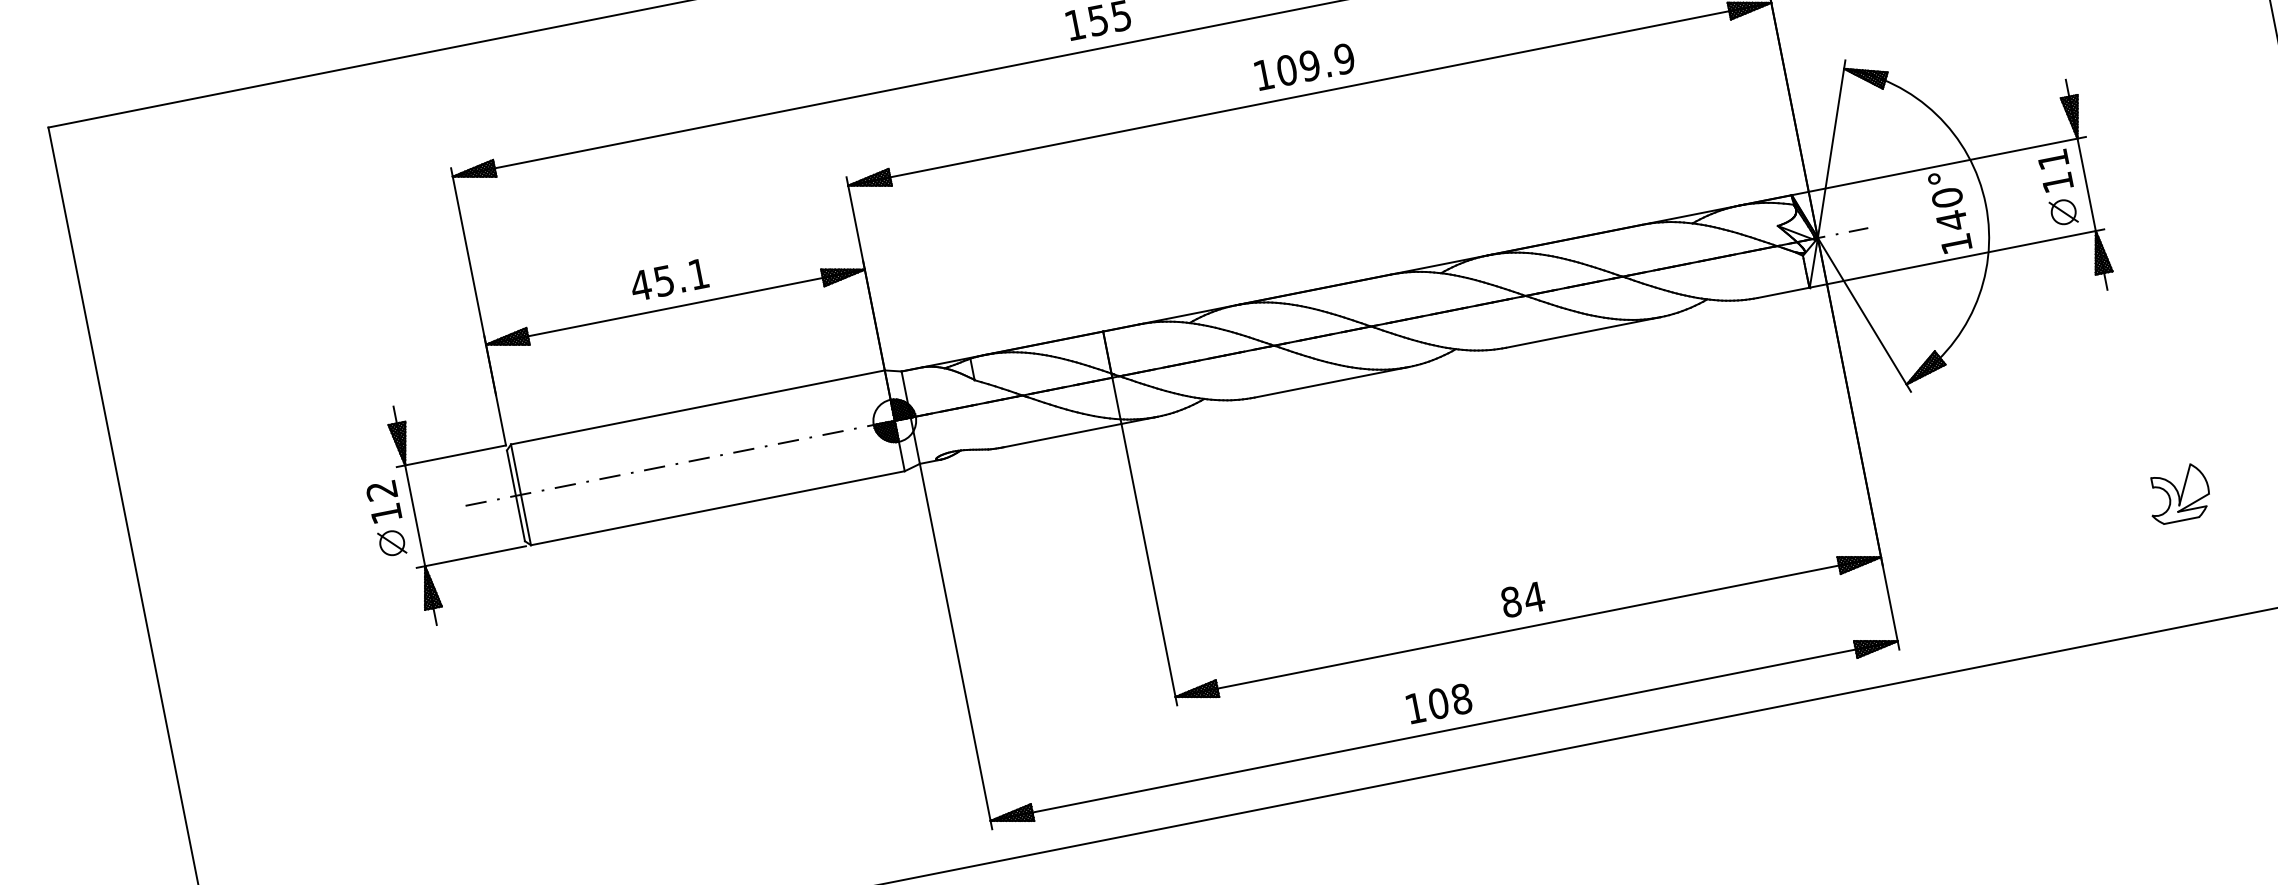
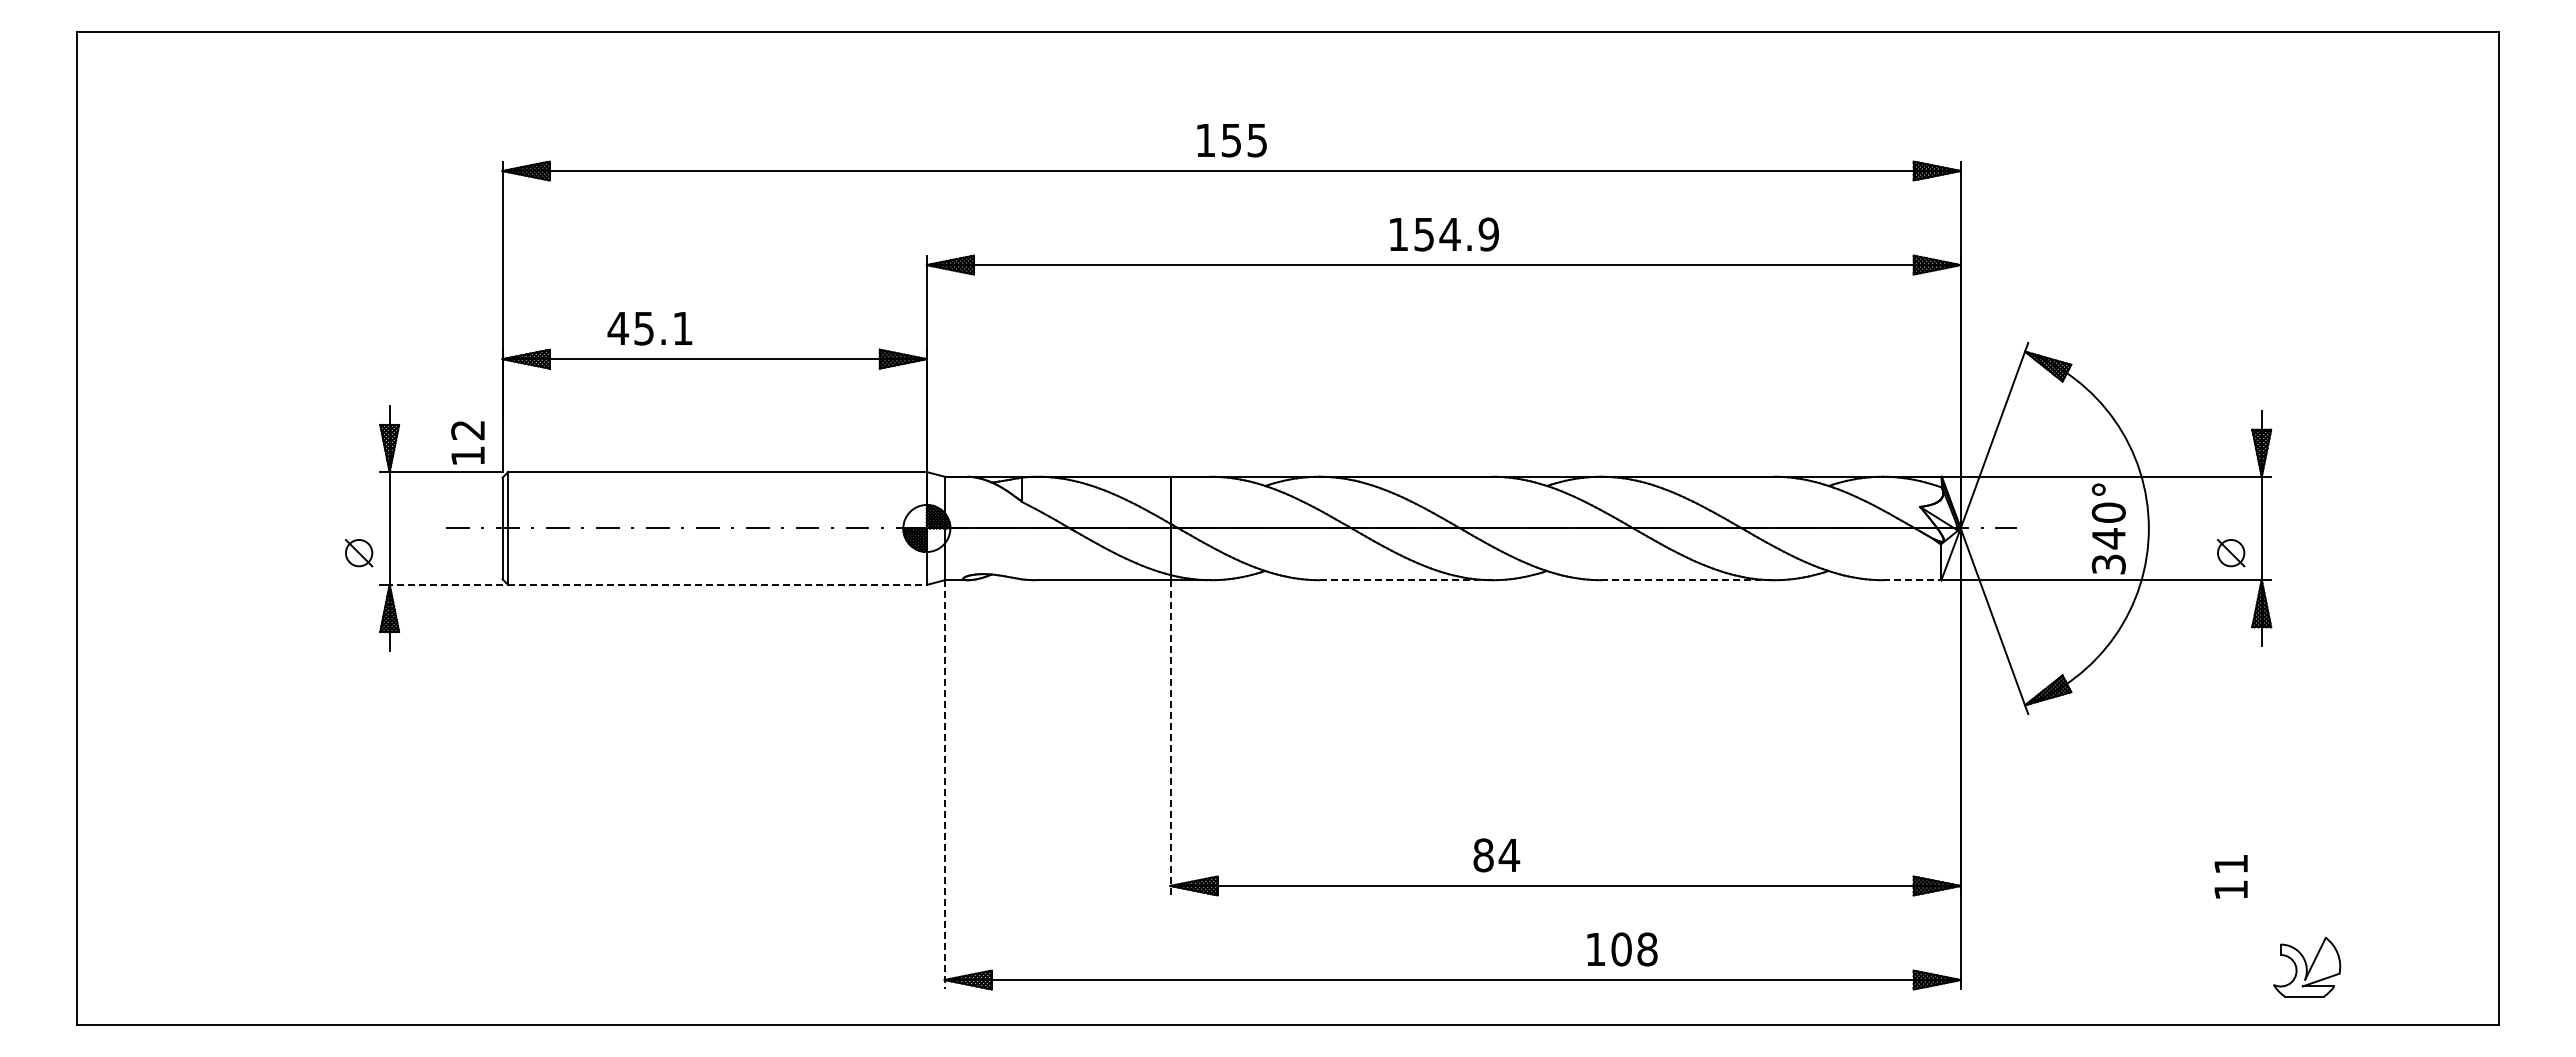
text: (1298, 68) -> (1437, 234), 109.9 -> 154.9
text: (2054, 170) -> (2230, 876), moved
text: (1956, 244) -> (2108, 564), 140° -> 340°
text: (668, 279) -> (649, 328), moved
line: (1784, 293) -> (1912, 580), solid -> dashed
line: (1583, 332) -> (1687, 580), solid -> dashed
line: (1332, 382) -> (1406, 580), solid -> dashed
part: (2179, 493) -> (2307, 966), moved
text: (383, 501) -> (467, 442), moved
line: (718, 507) -> (718, 584), solid -> dashed
line: (474, 555) -> (445, 584), solid -> dashed
line: (1149, 564) -> (1170, 737), solid -> dashed
text: (1522, 599) -> (1496, 855), moved
line: (955, 646) -> (944, 784), solid -> dashed
text: (1439, 703) -> (1622, 949), moved

